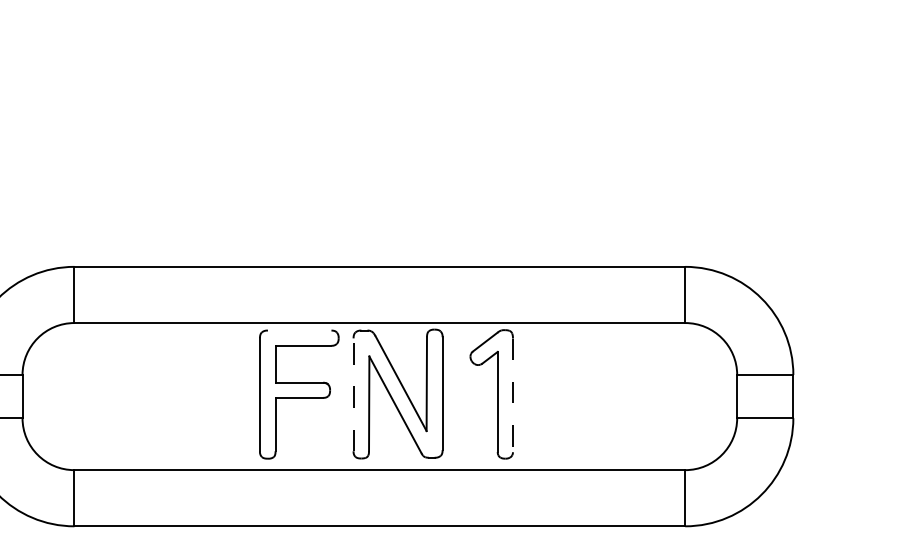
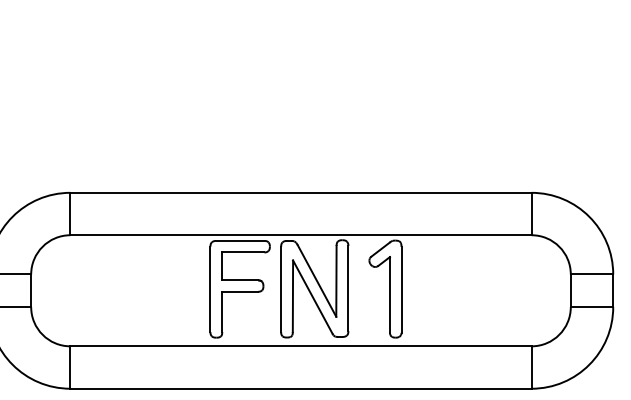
line: (299, 330) -> (240, 240), added
line: (353, 394) -> (281, 289), dashed -> solid
line: (512, 395) -> (401, 289), dashed -> solid

